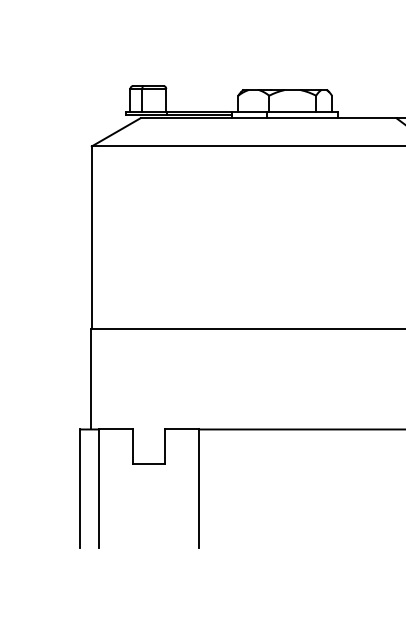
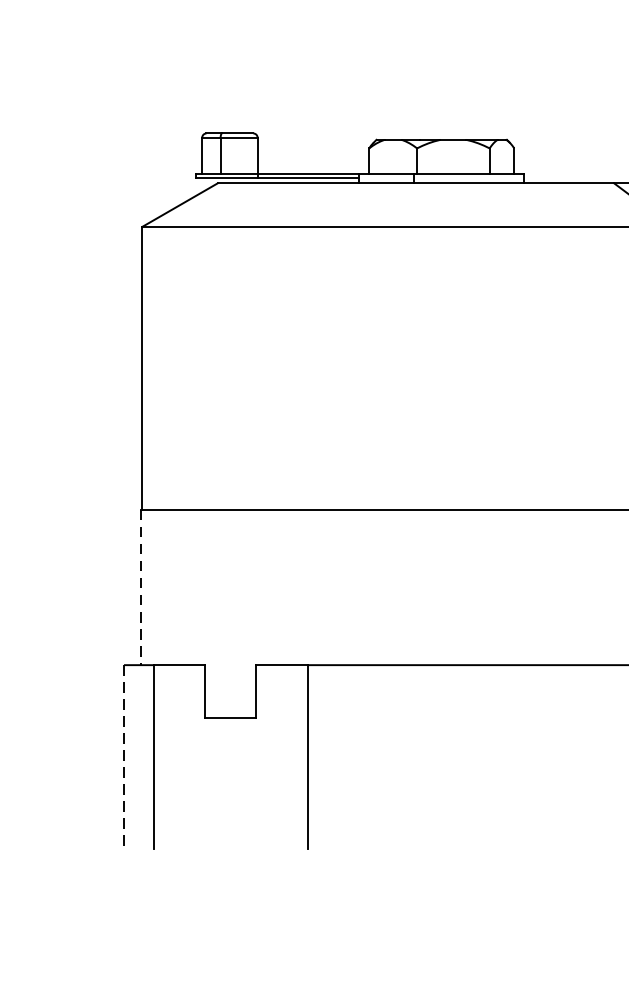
line: (91, 379) -> (141, 587), solid -> dashed
line: (79, 489) -> (123, 758), solid -> dashed

